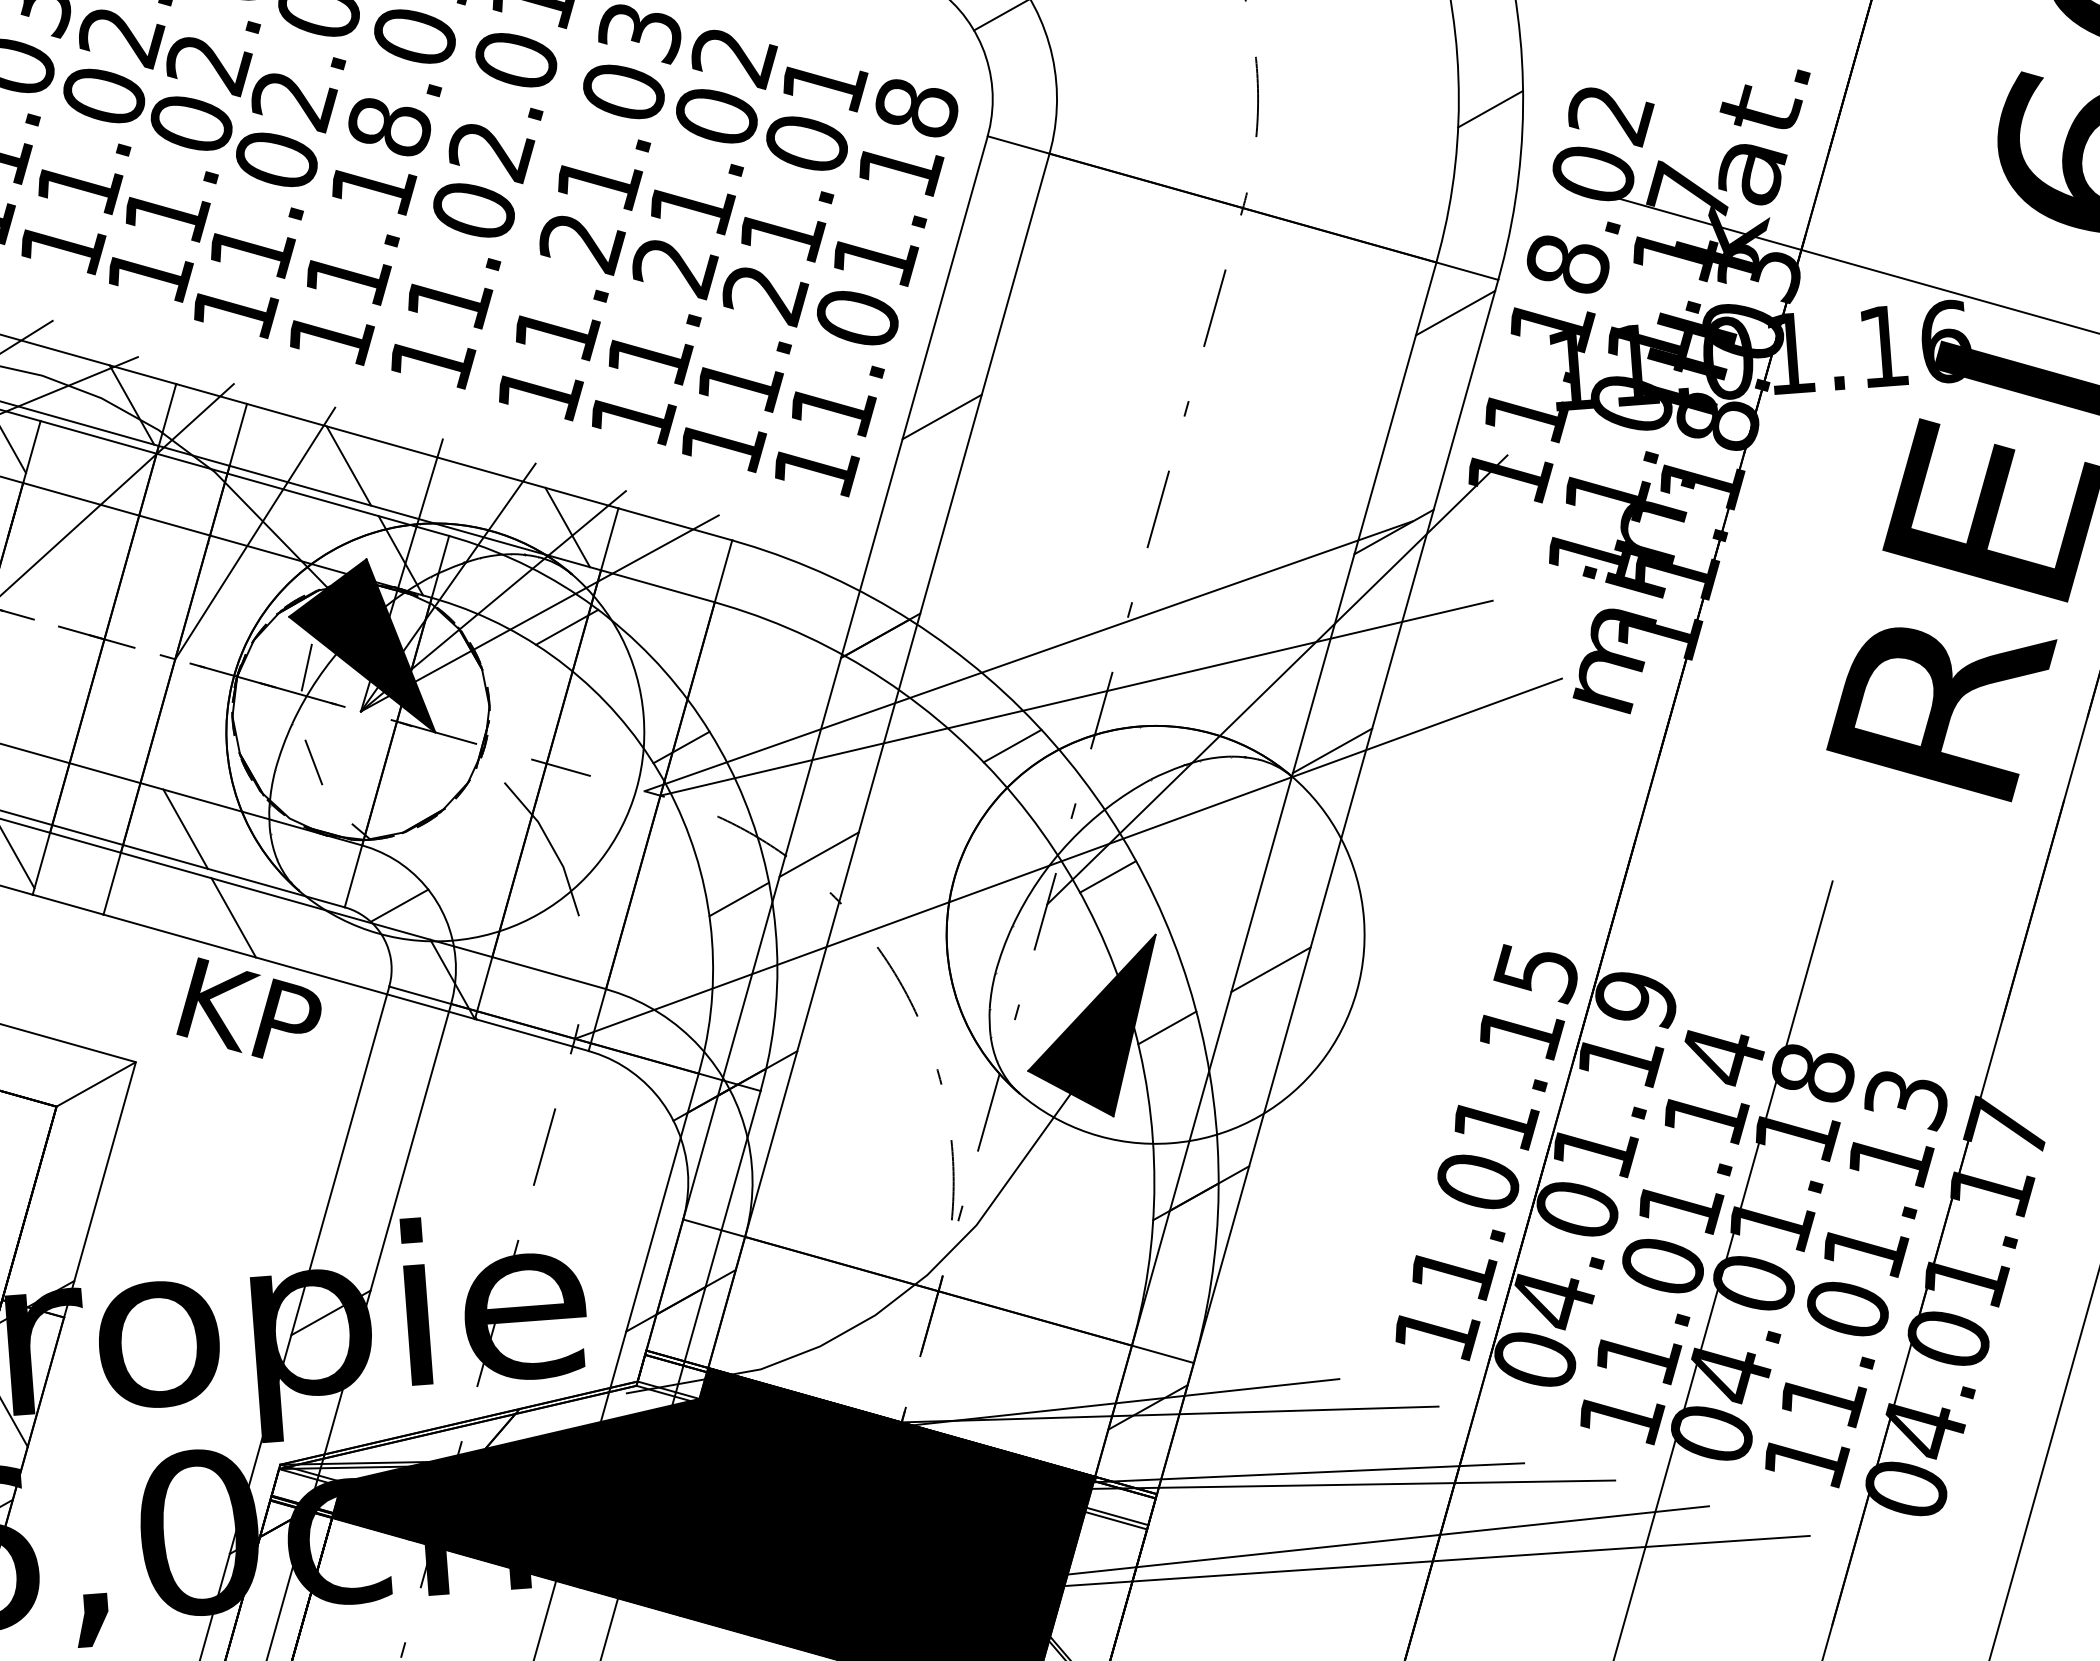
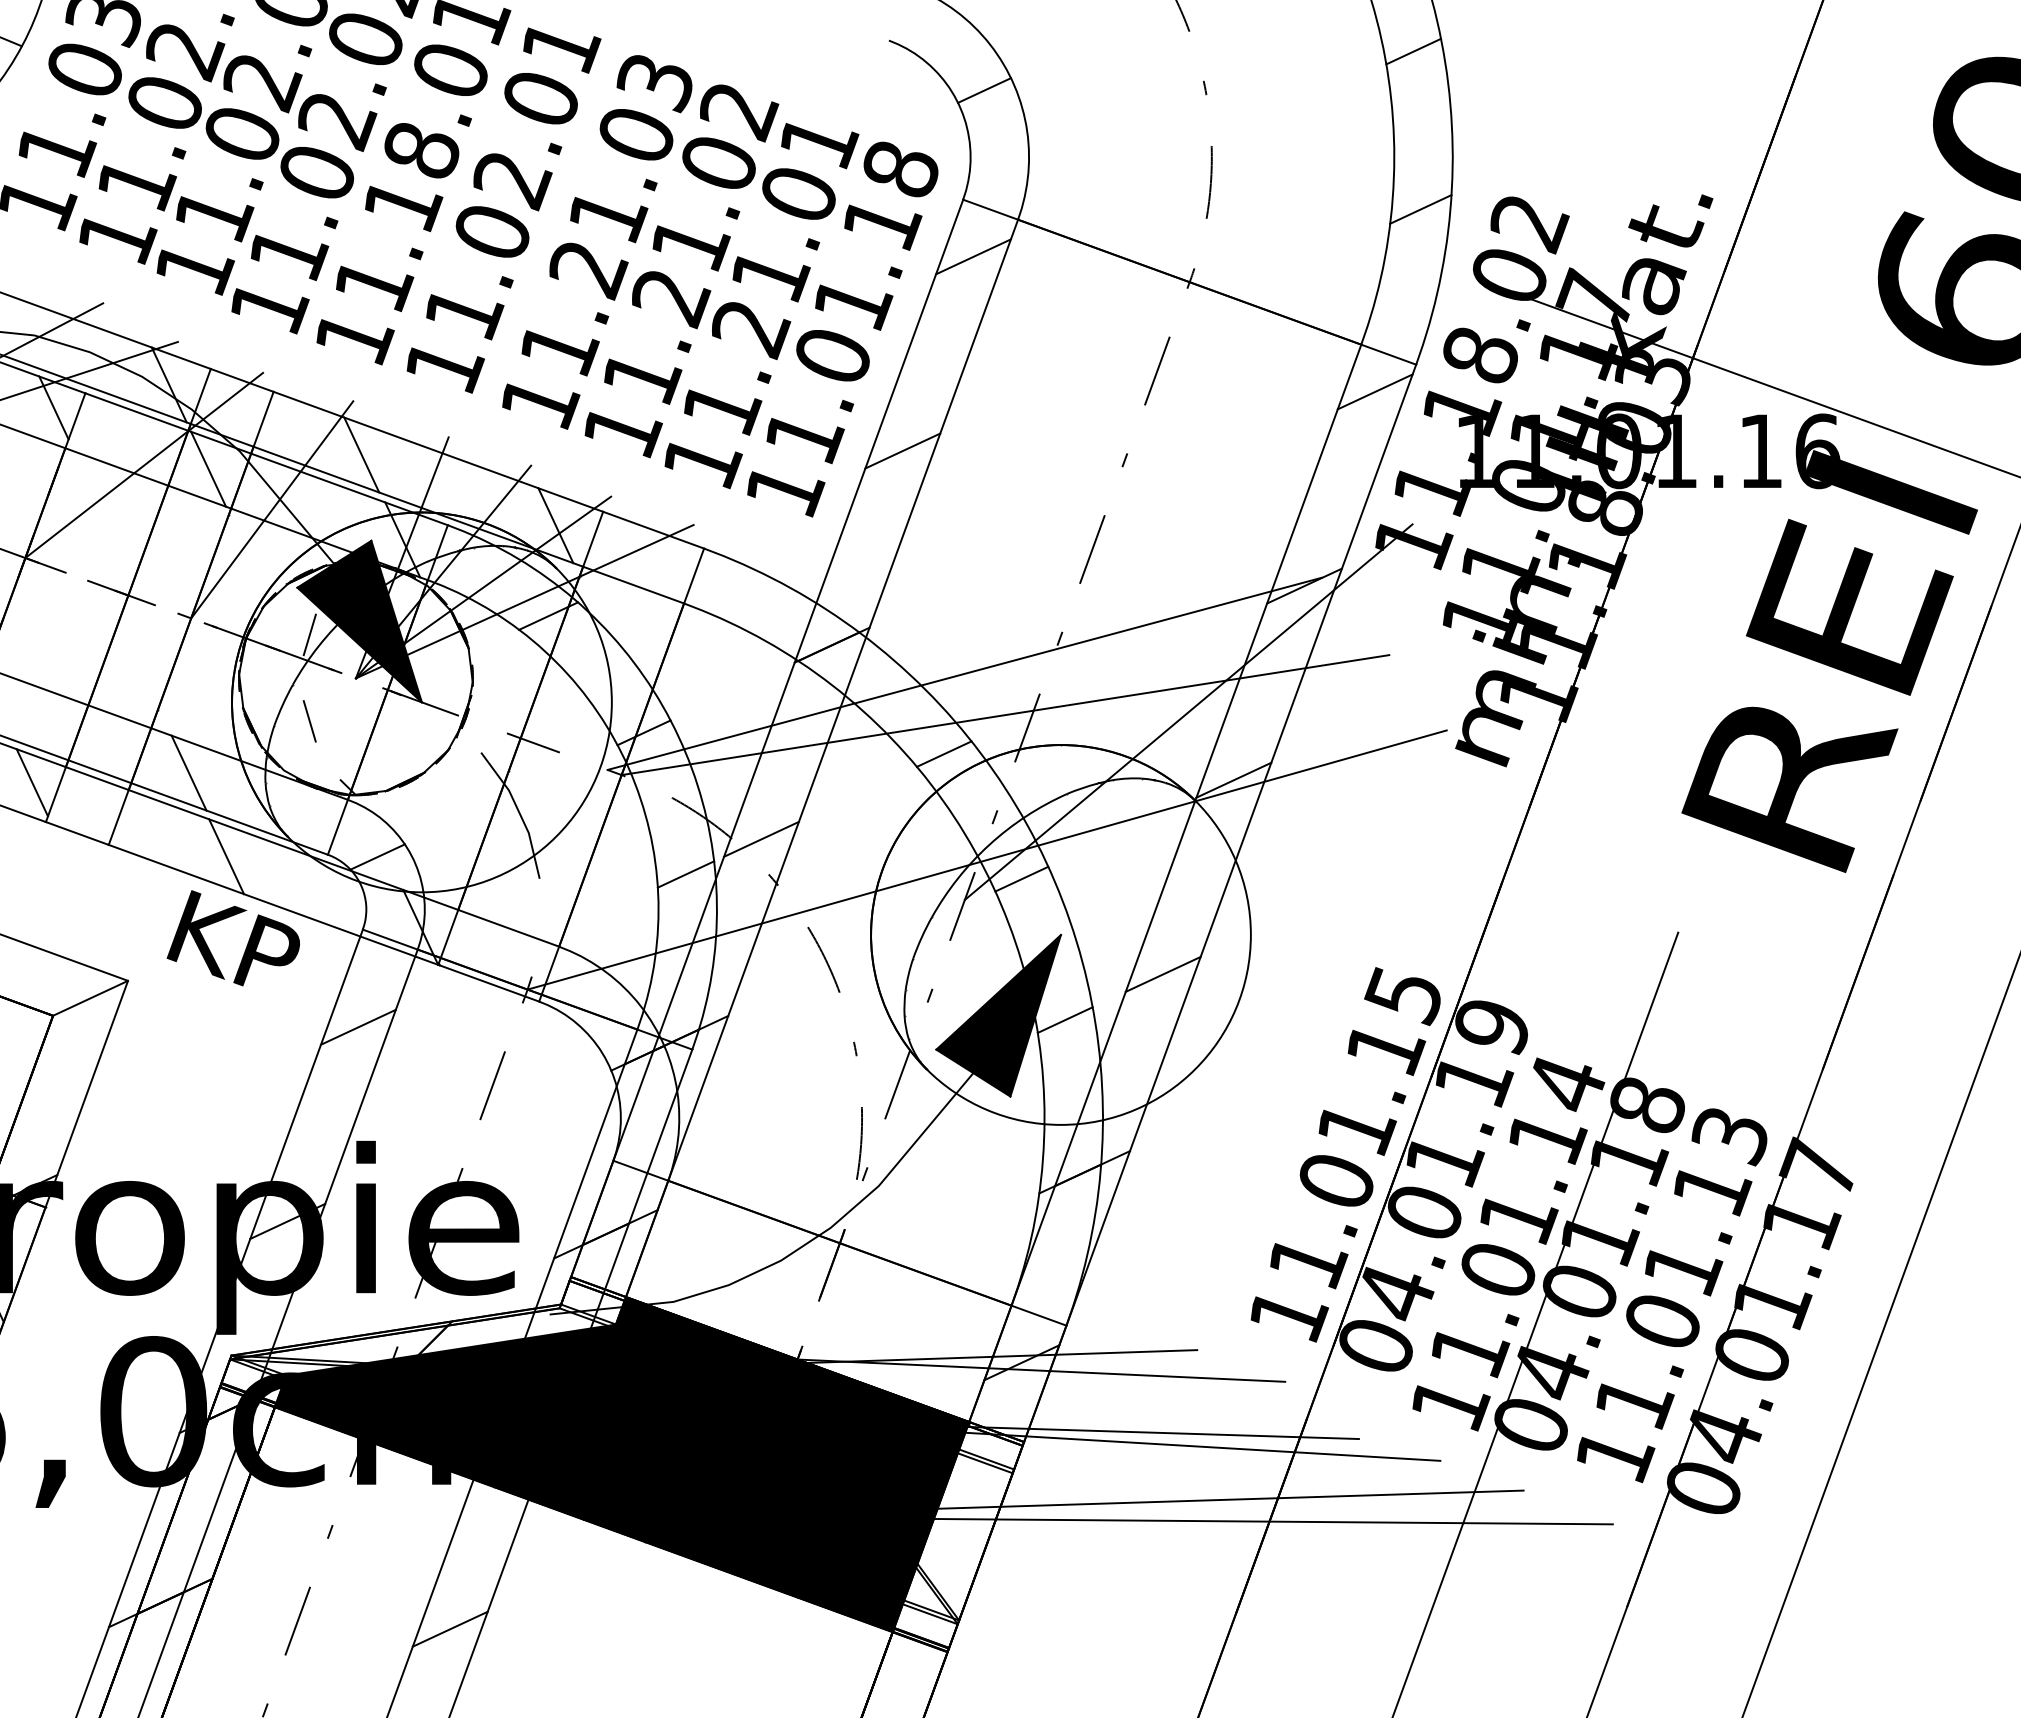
line: (1003, 197) -> (973, 256), added
line: (181, 493) -> (208, 468), added
line: (391, 1093) -> (357, 1026), added

